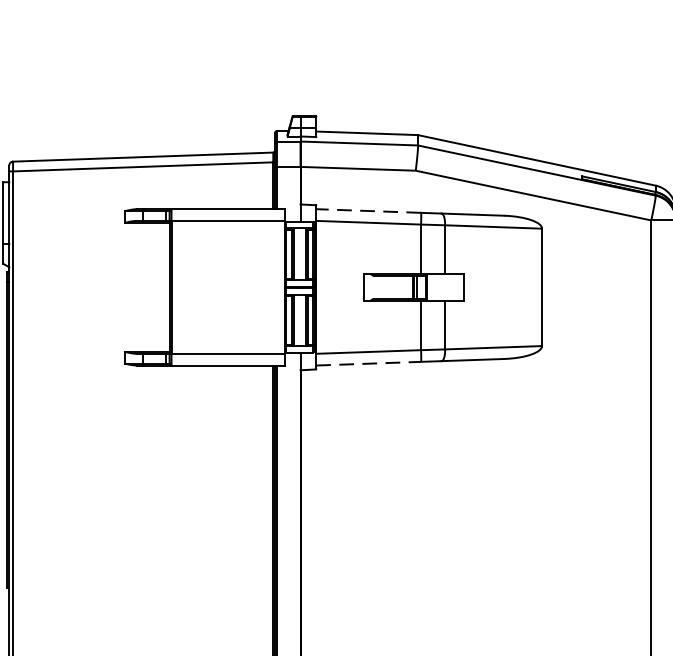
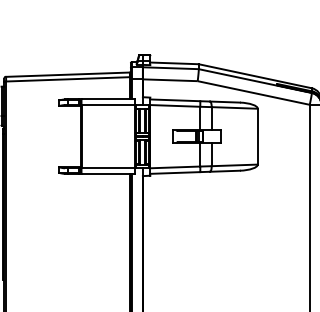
line: (369, 211) -> (175, 100), dashed -> solid
line: (369, 362) -> (175, 172), dashed -> solid

